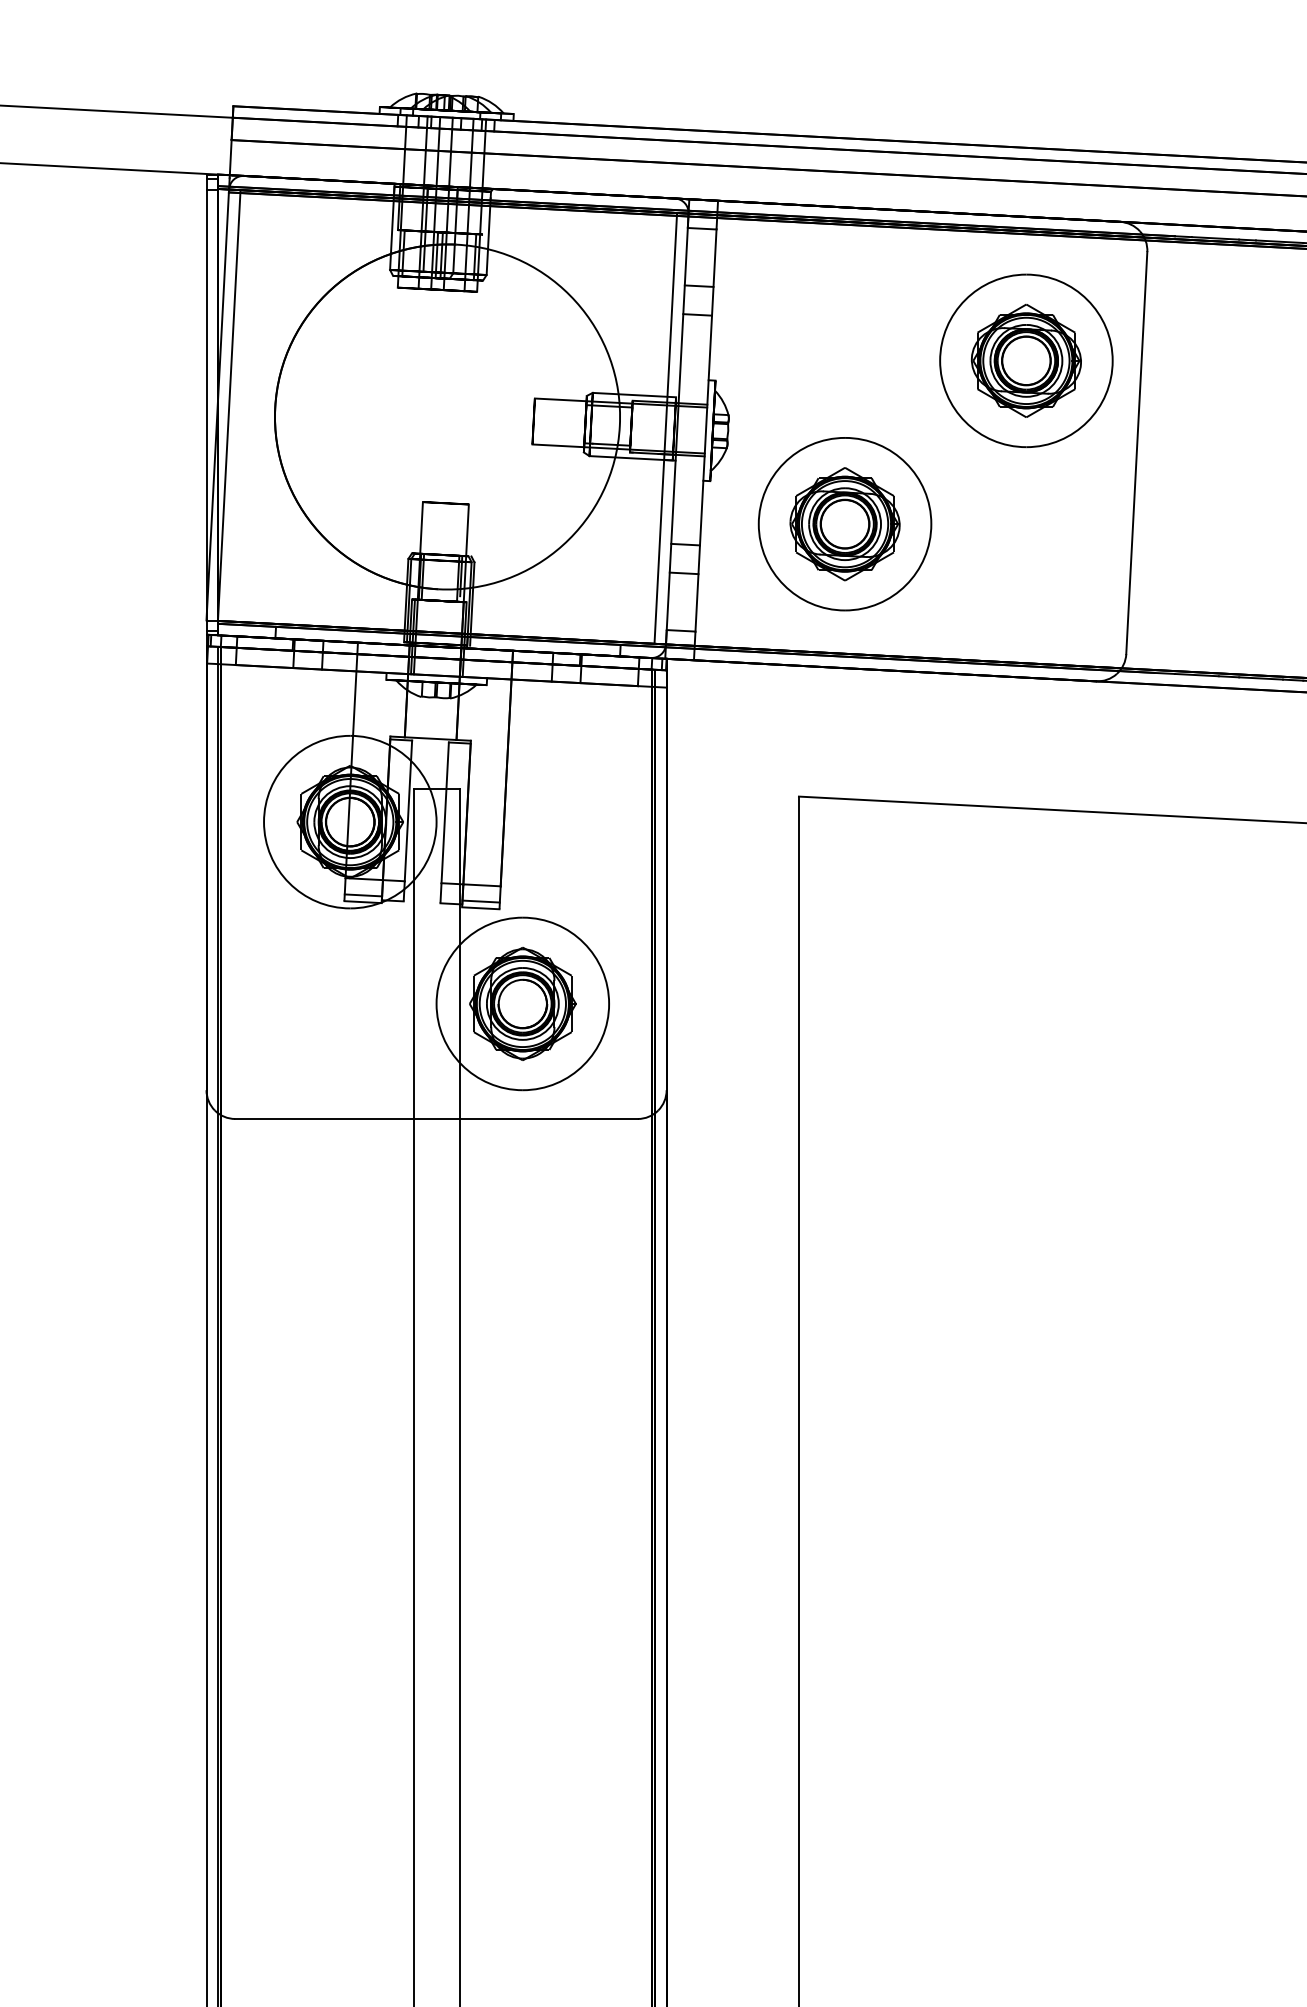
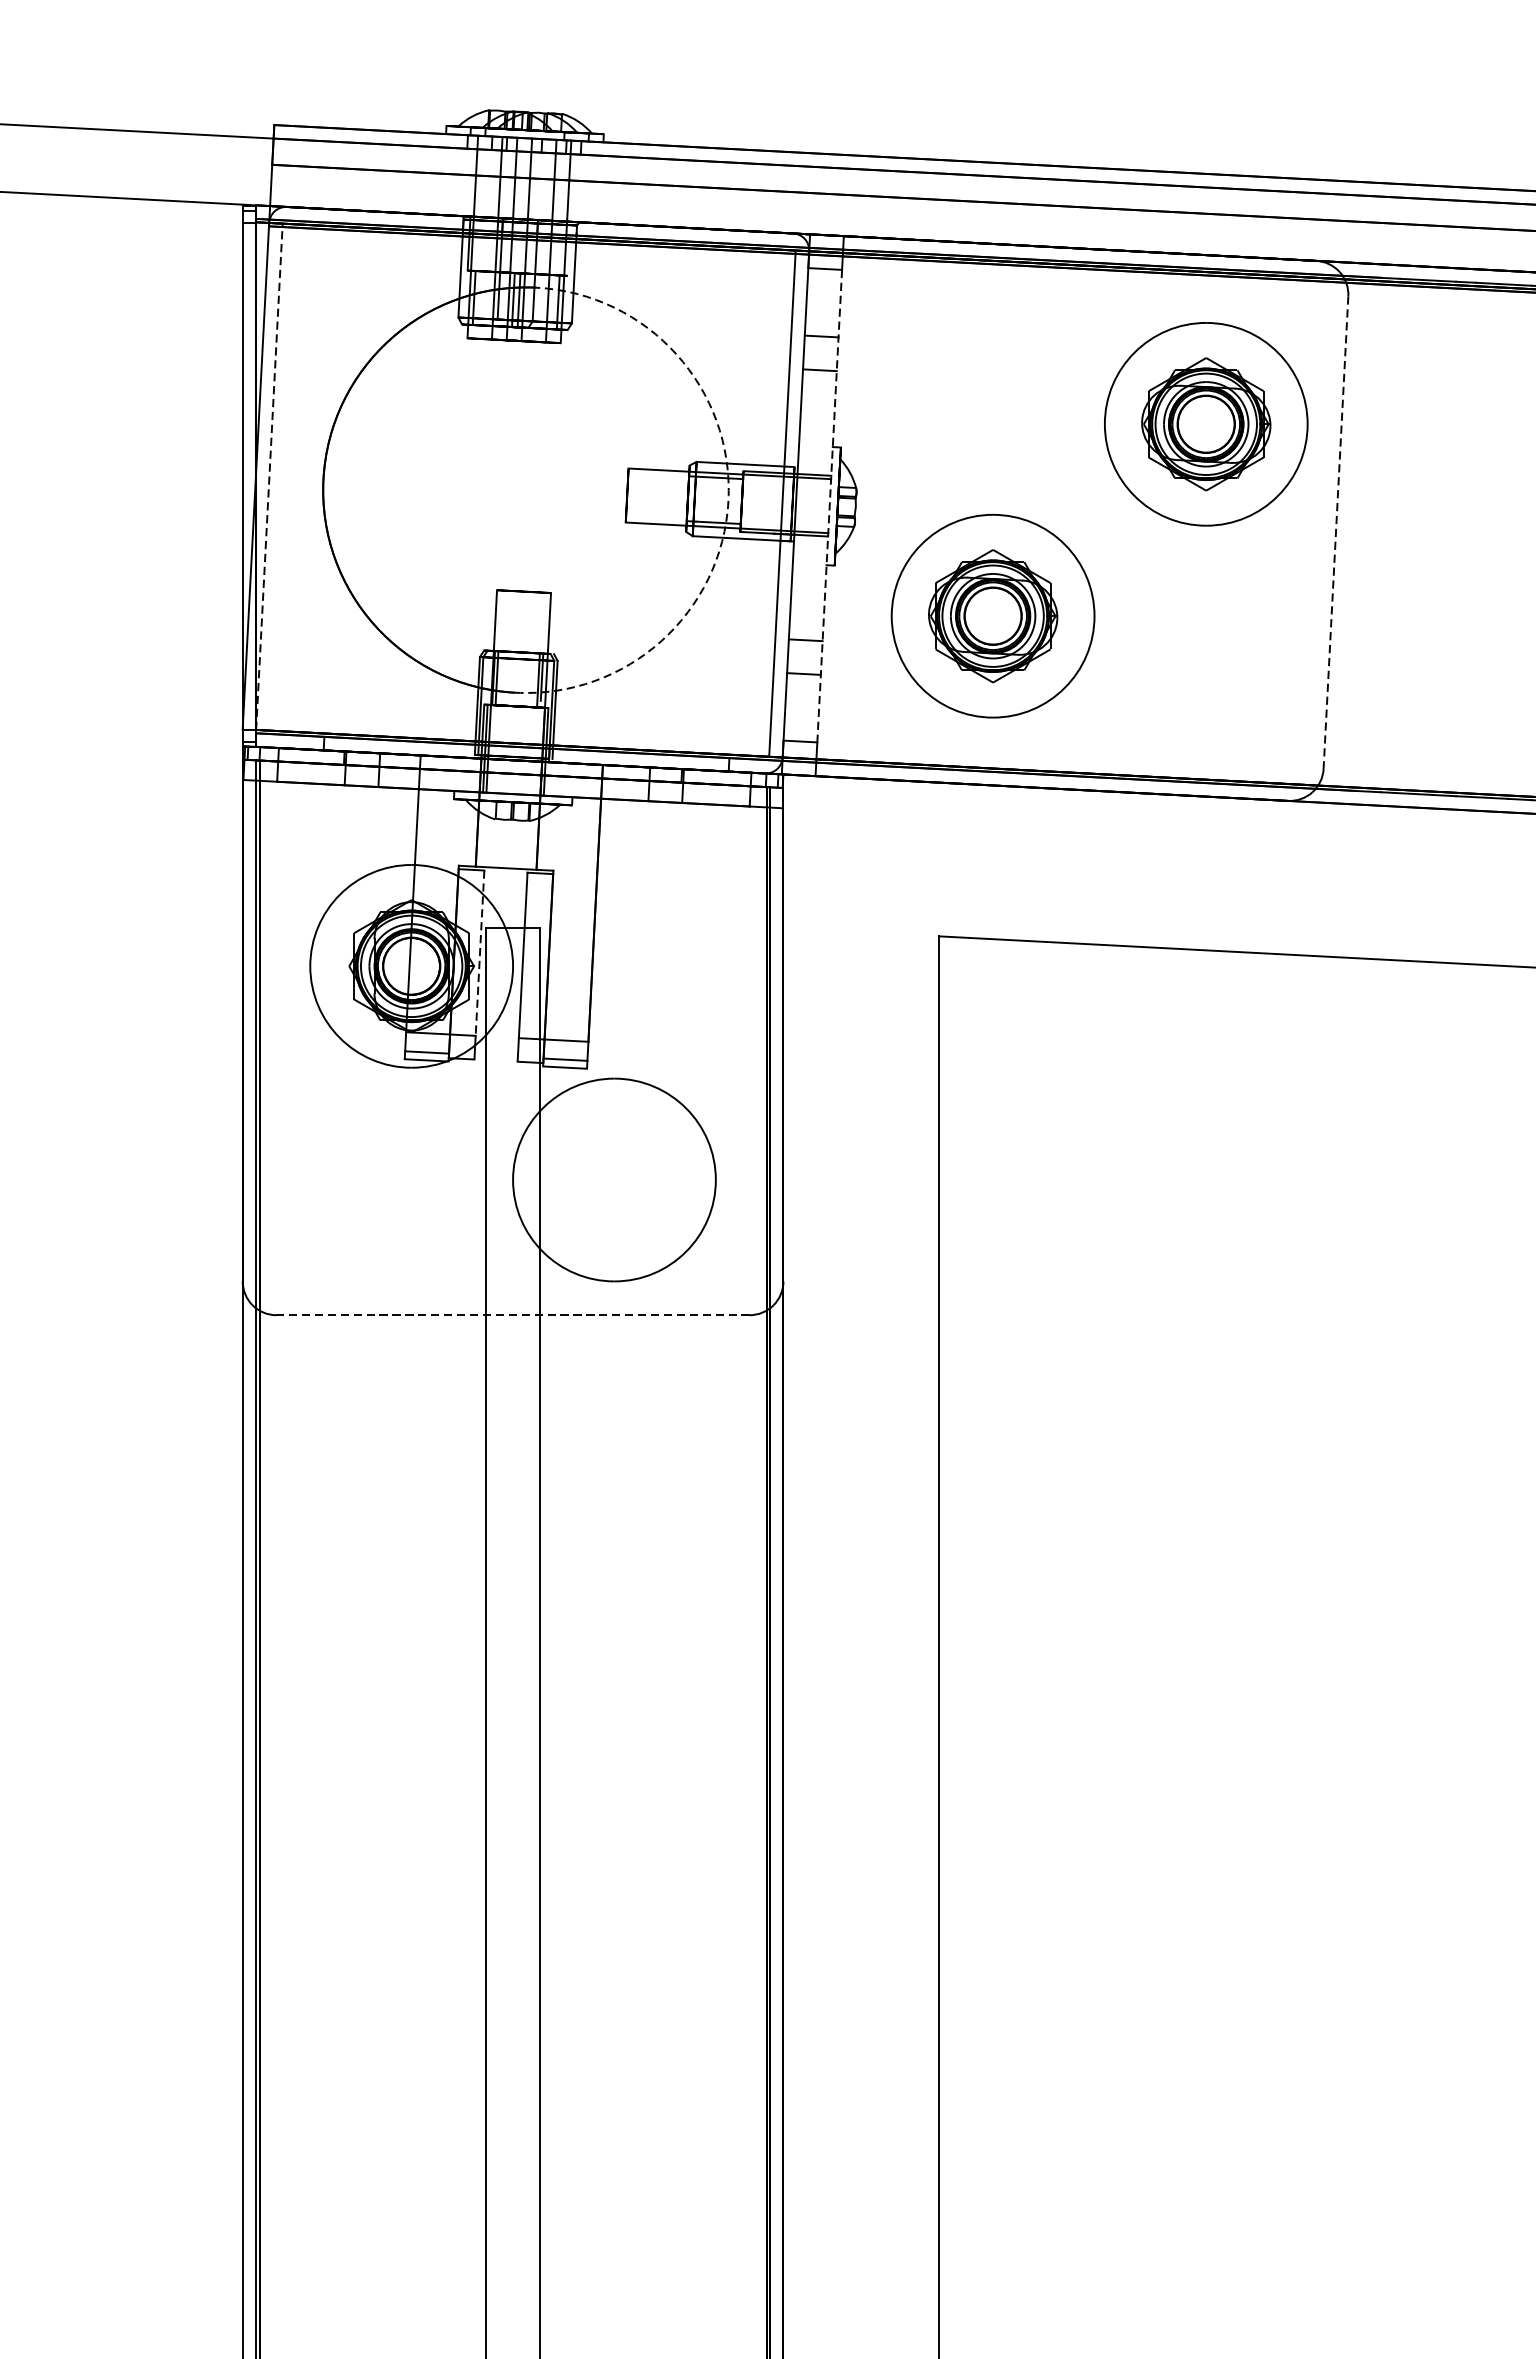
line: (229, 405) -> (269, 476), solid -> dashed
arc: (619, 426) -> (728, 501), solid -> dashed
line: (705, 431) -> (829, 507), solid -> dashed
line: (1136, 453) -> (1335, 533), solid -> dashed
line: (408, 811) -> (480, 953), solid -> dashed
part: (522, 1003) -> (614, 1179), removed
line: (436, 1118) -> (512, 1314), solid -> dashed

